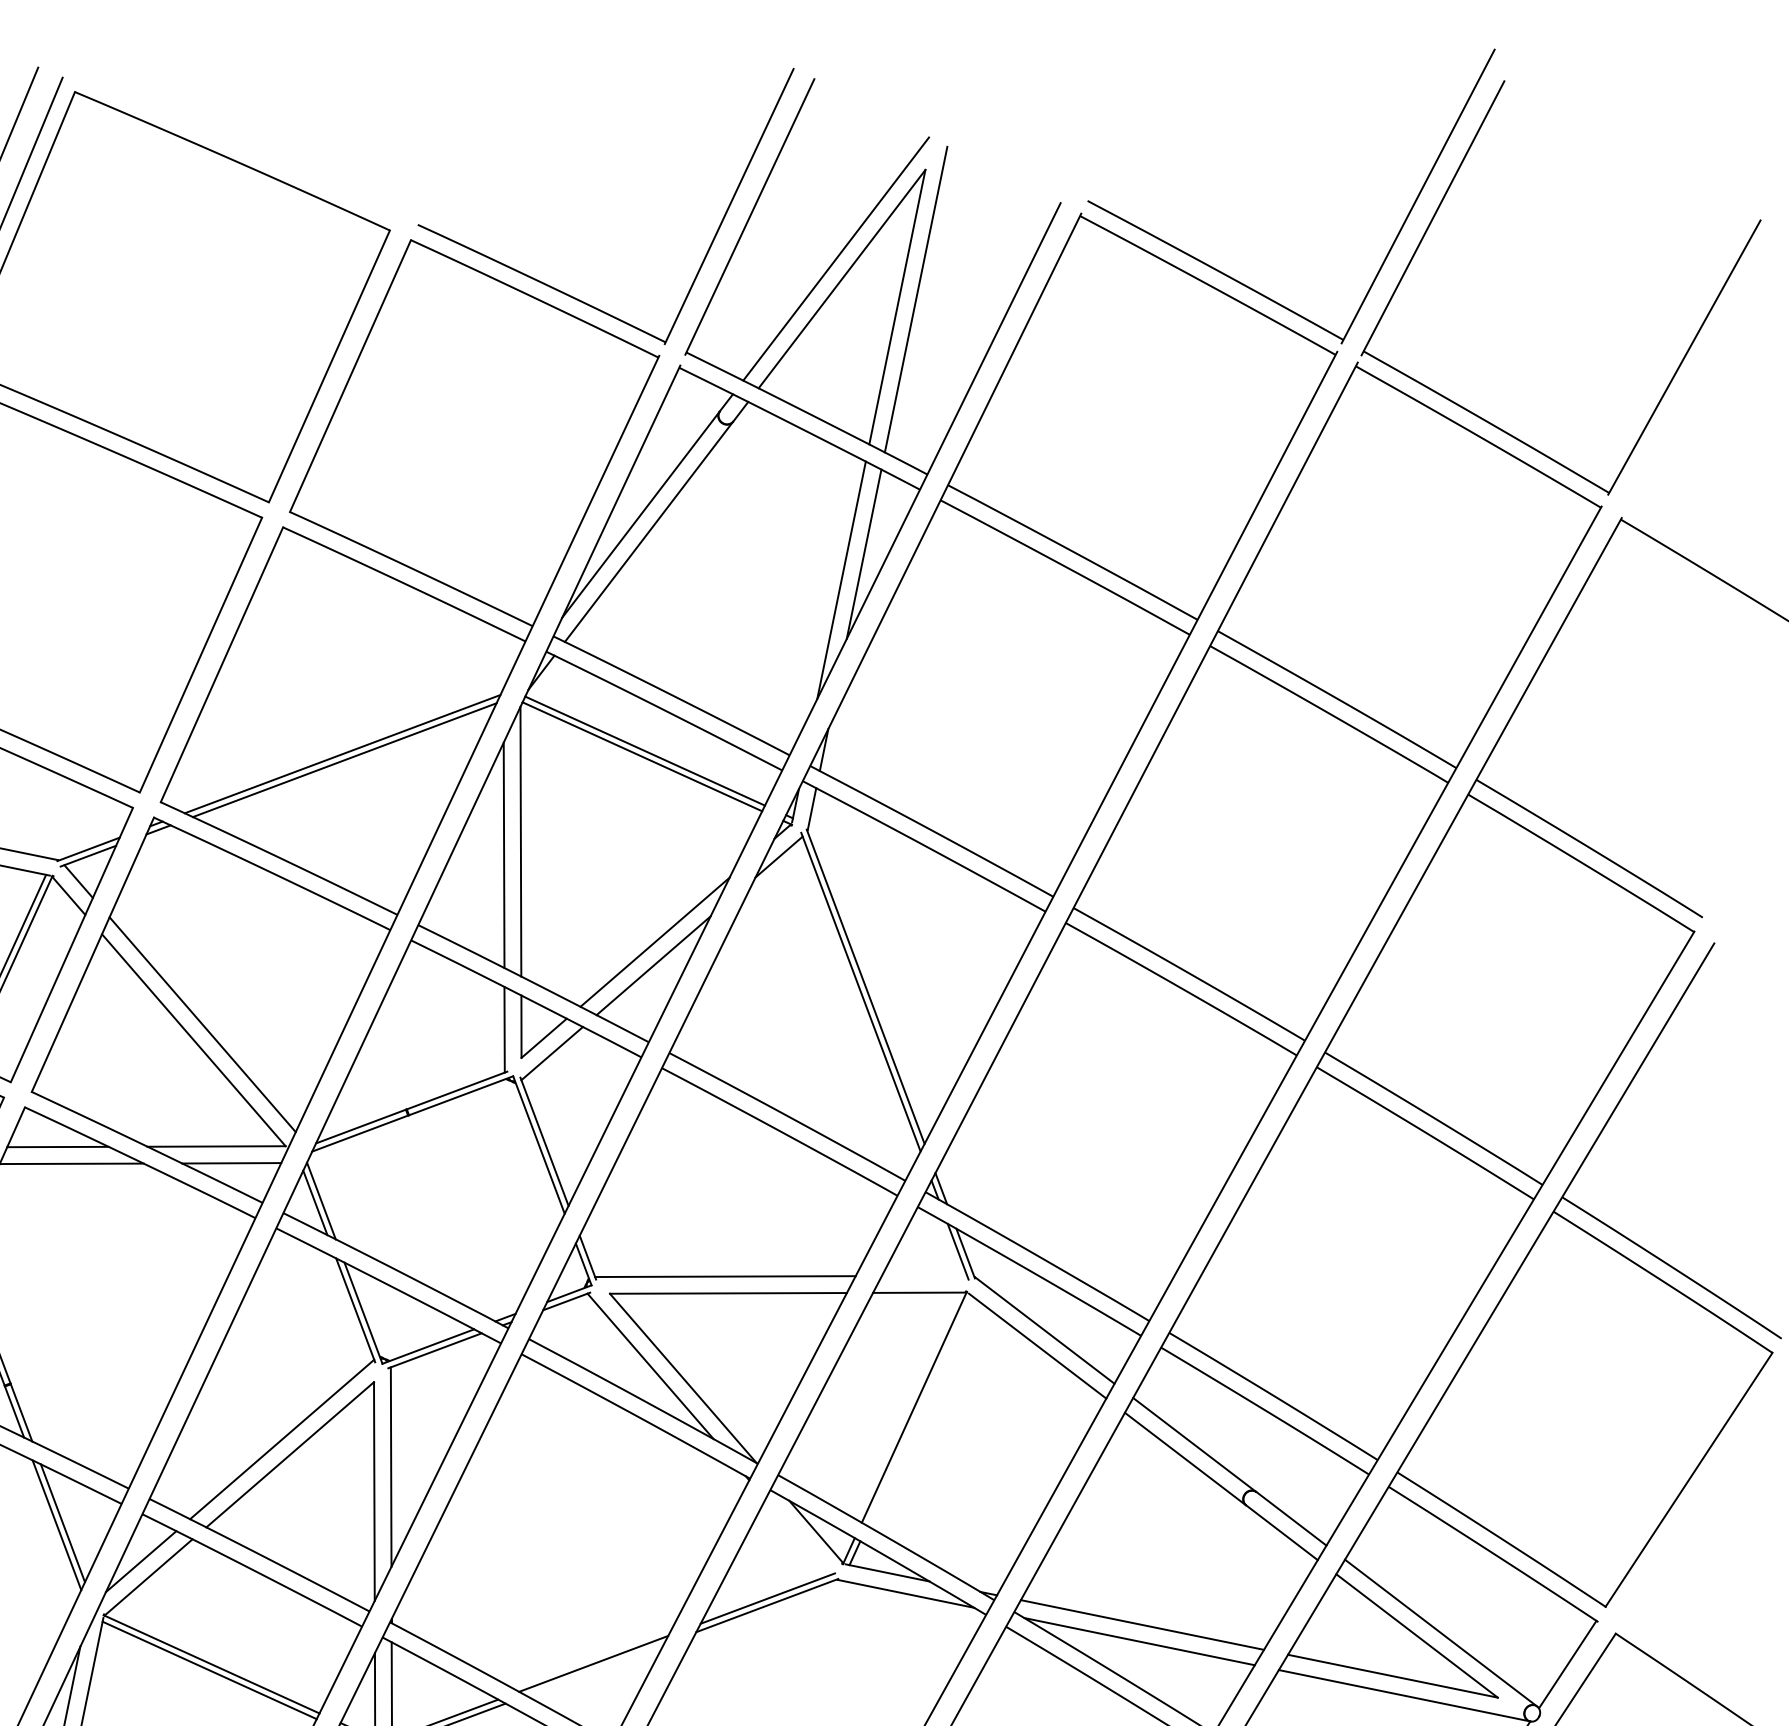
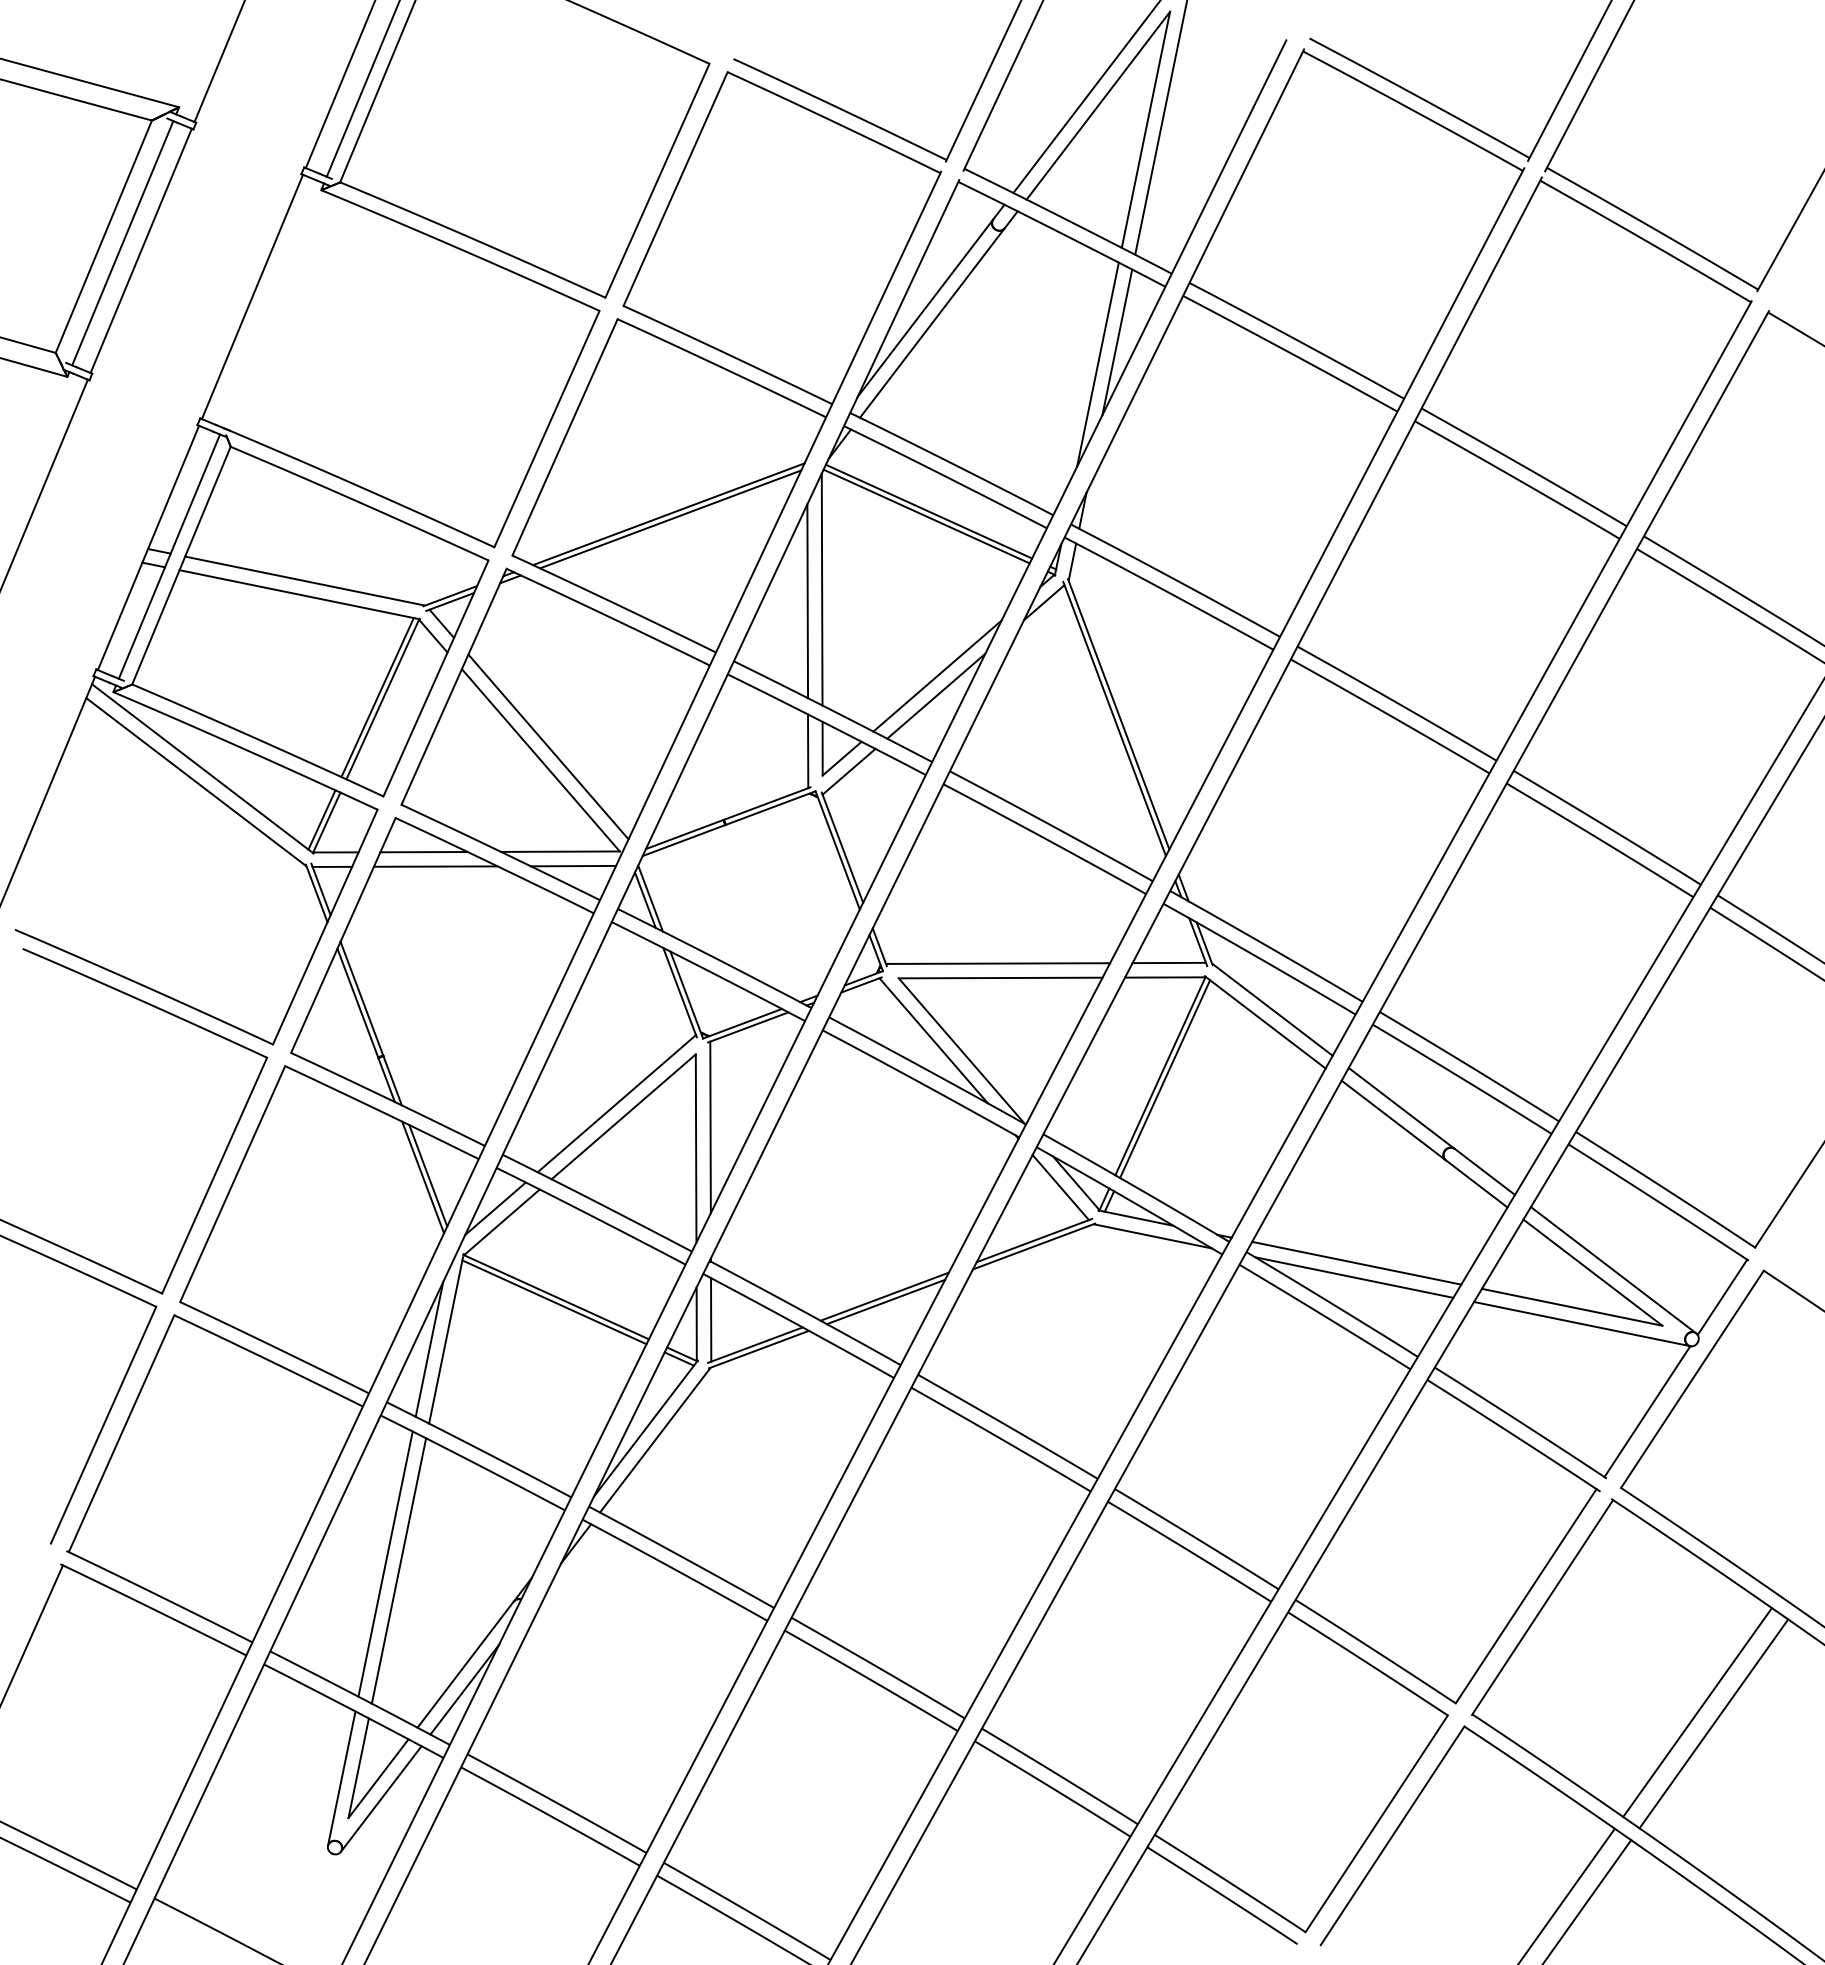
line: (924, 1275) -> (1169, 962), added
line: (920, 1411) -> (1165, 1079), added
line: (798, 1536) -> (1060, 1187), added
line: (594, 1669) -> (885, 1301), added

